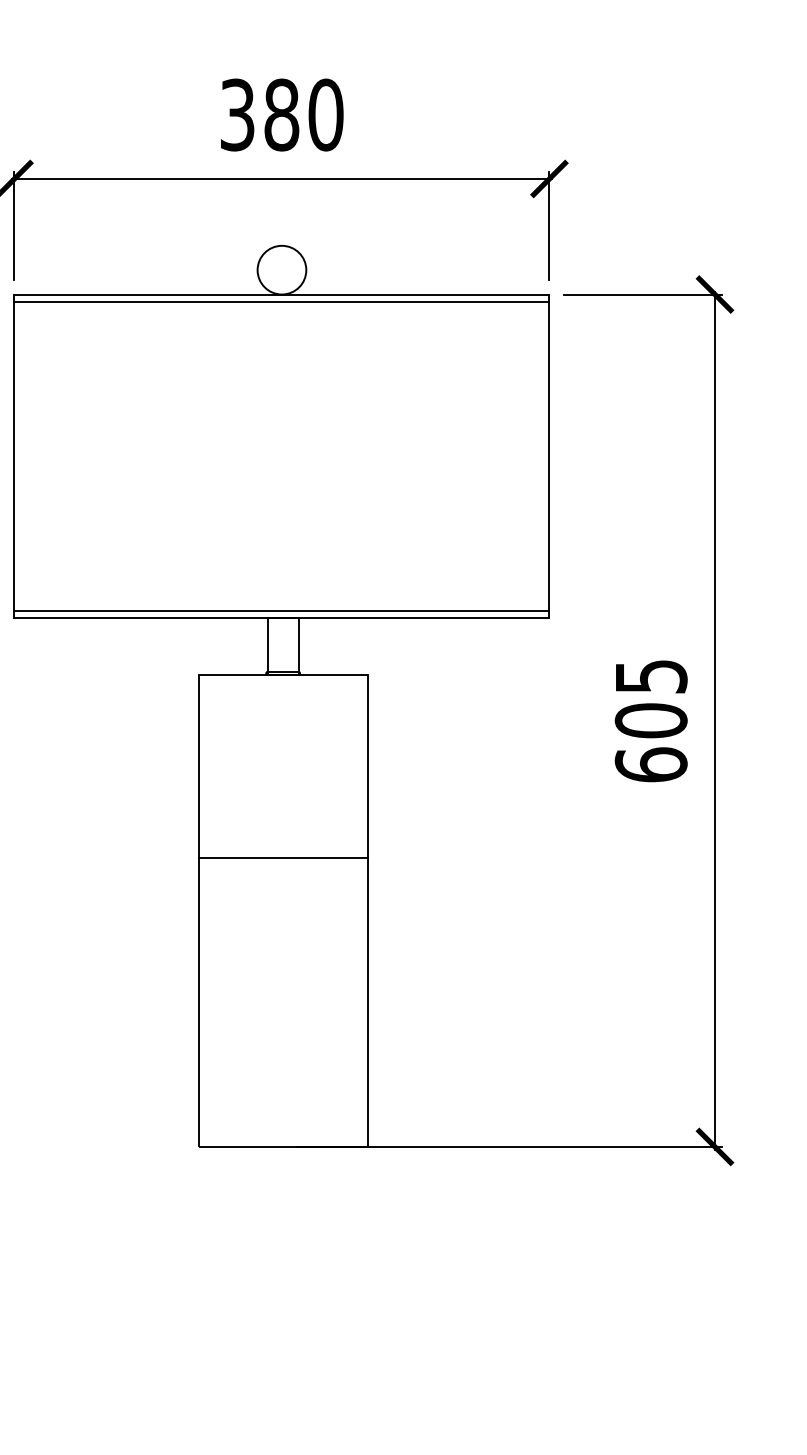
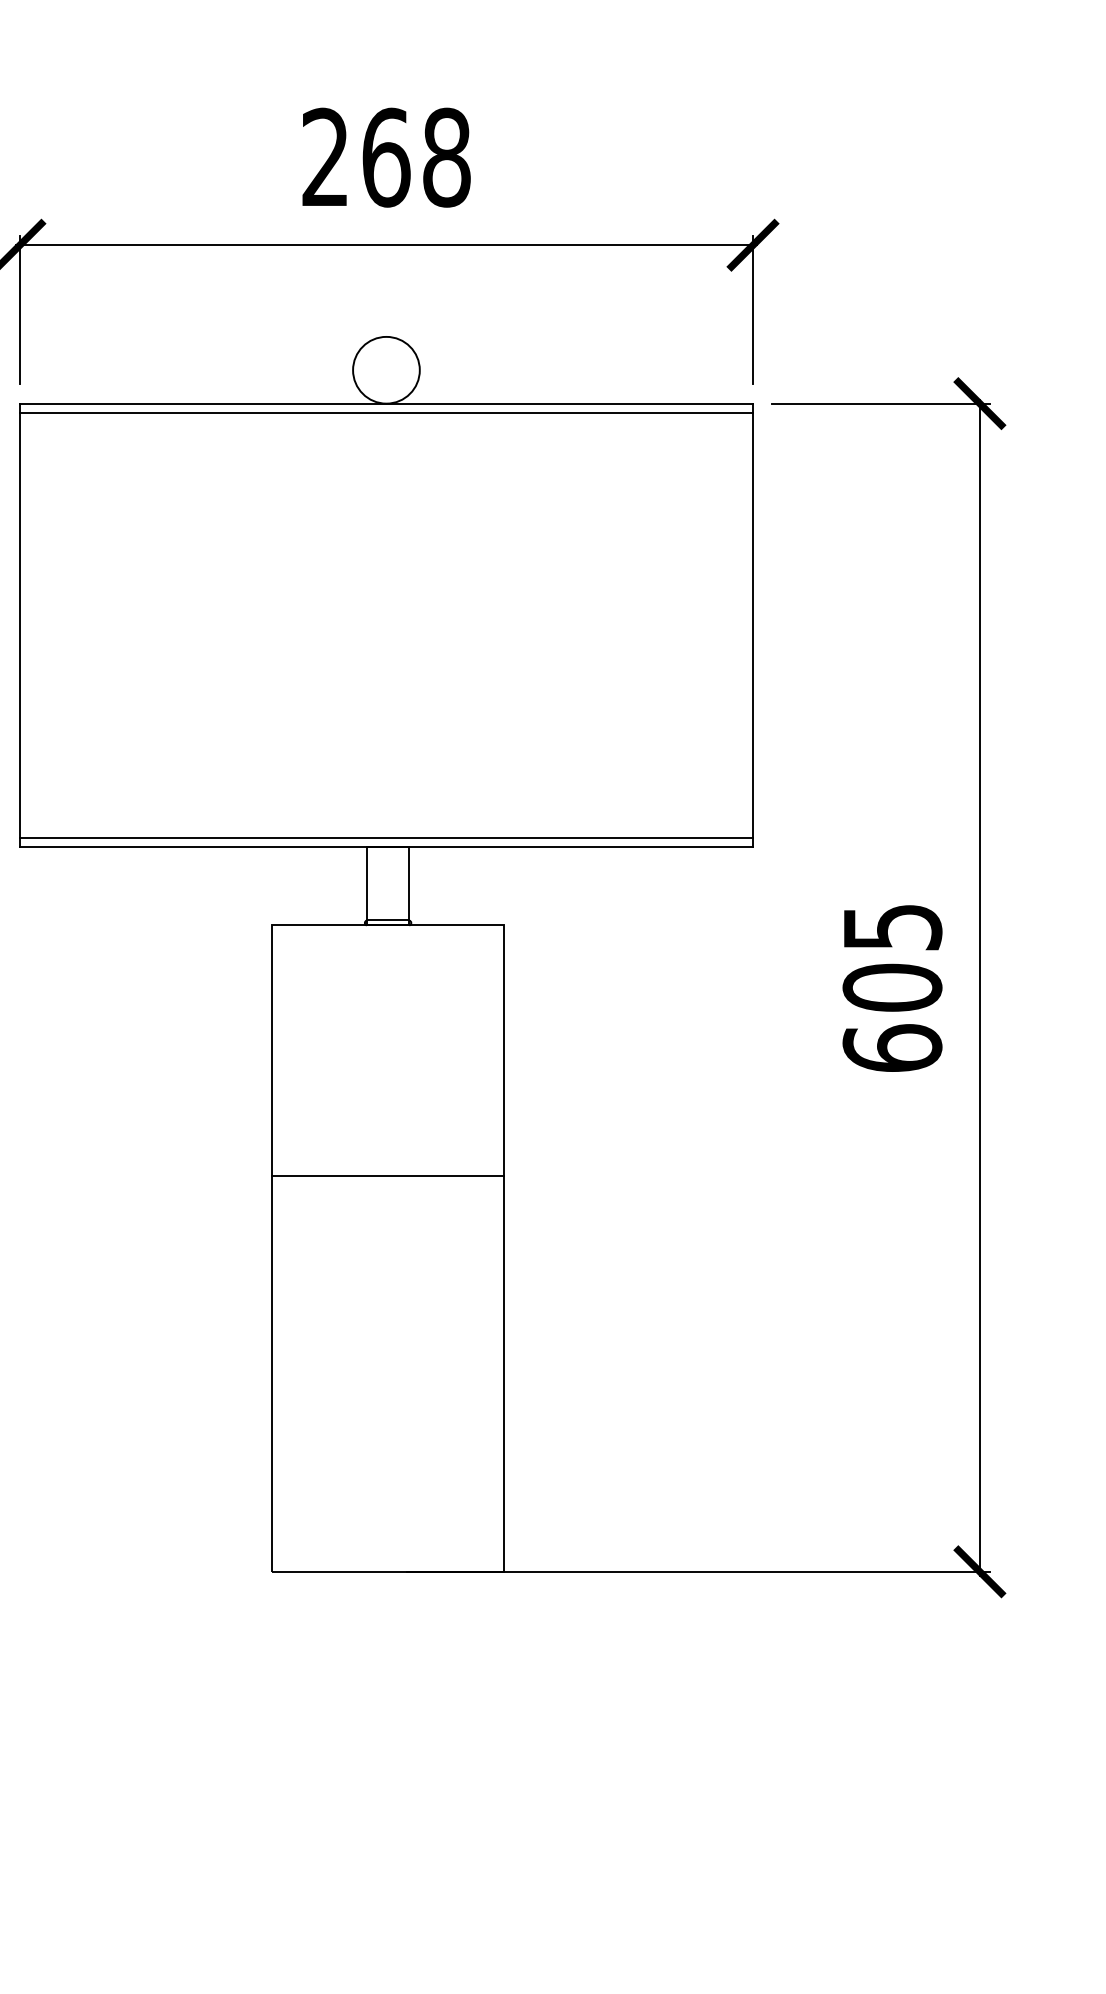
text: (282, 114) -> (386, 157), 380 -> 268

